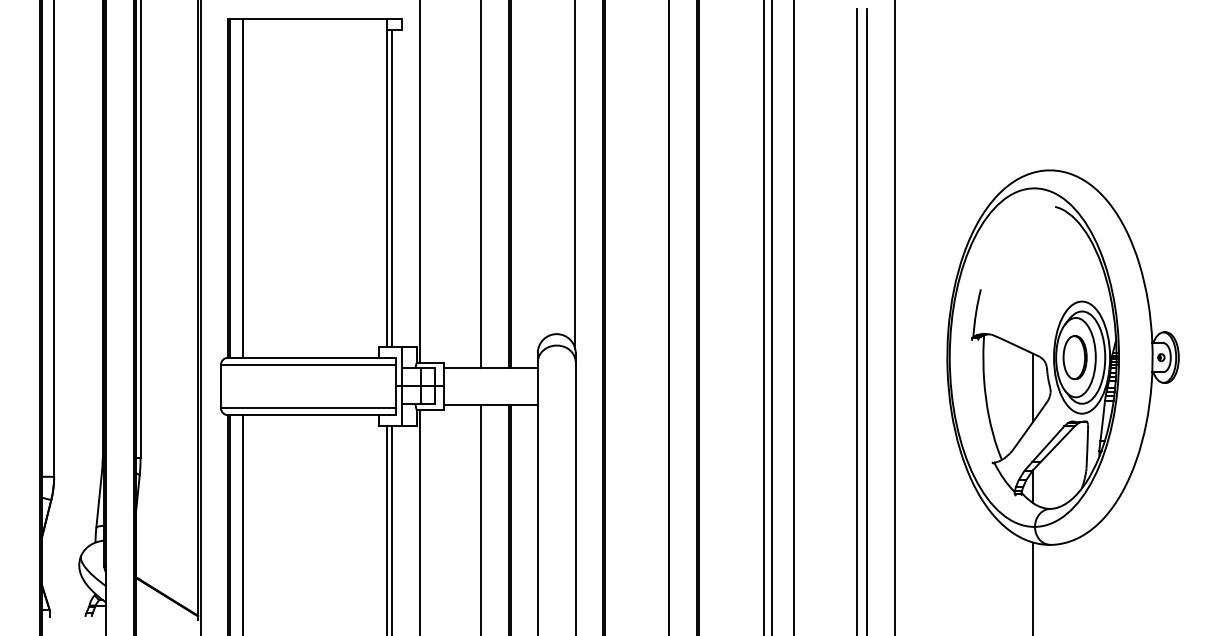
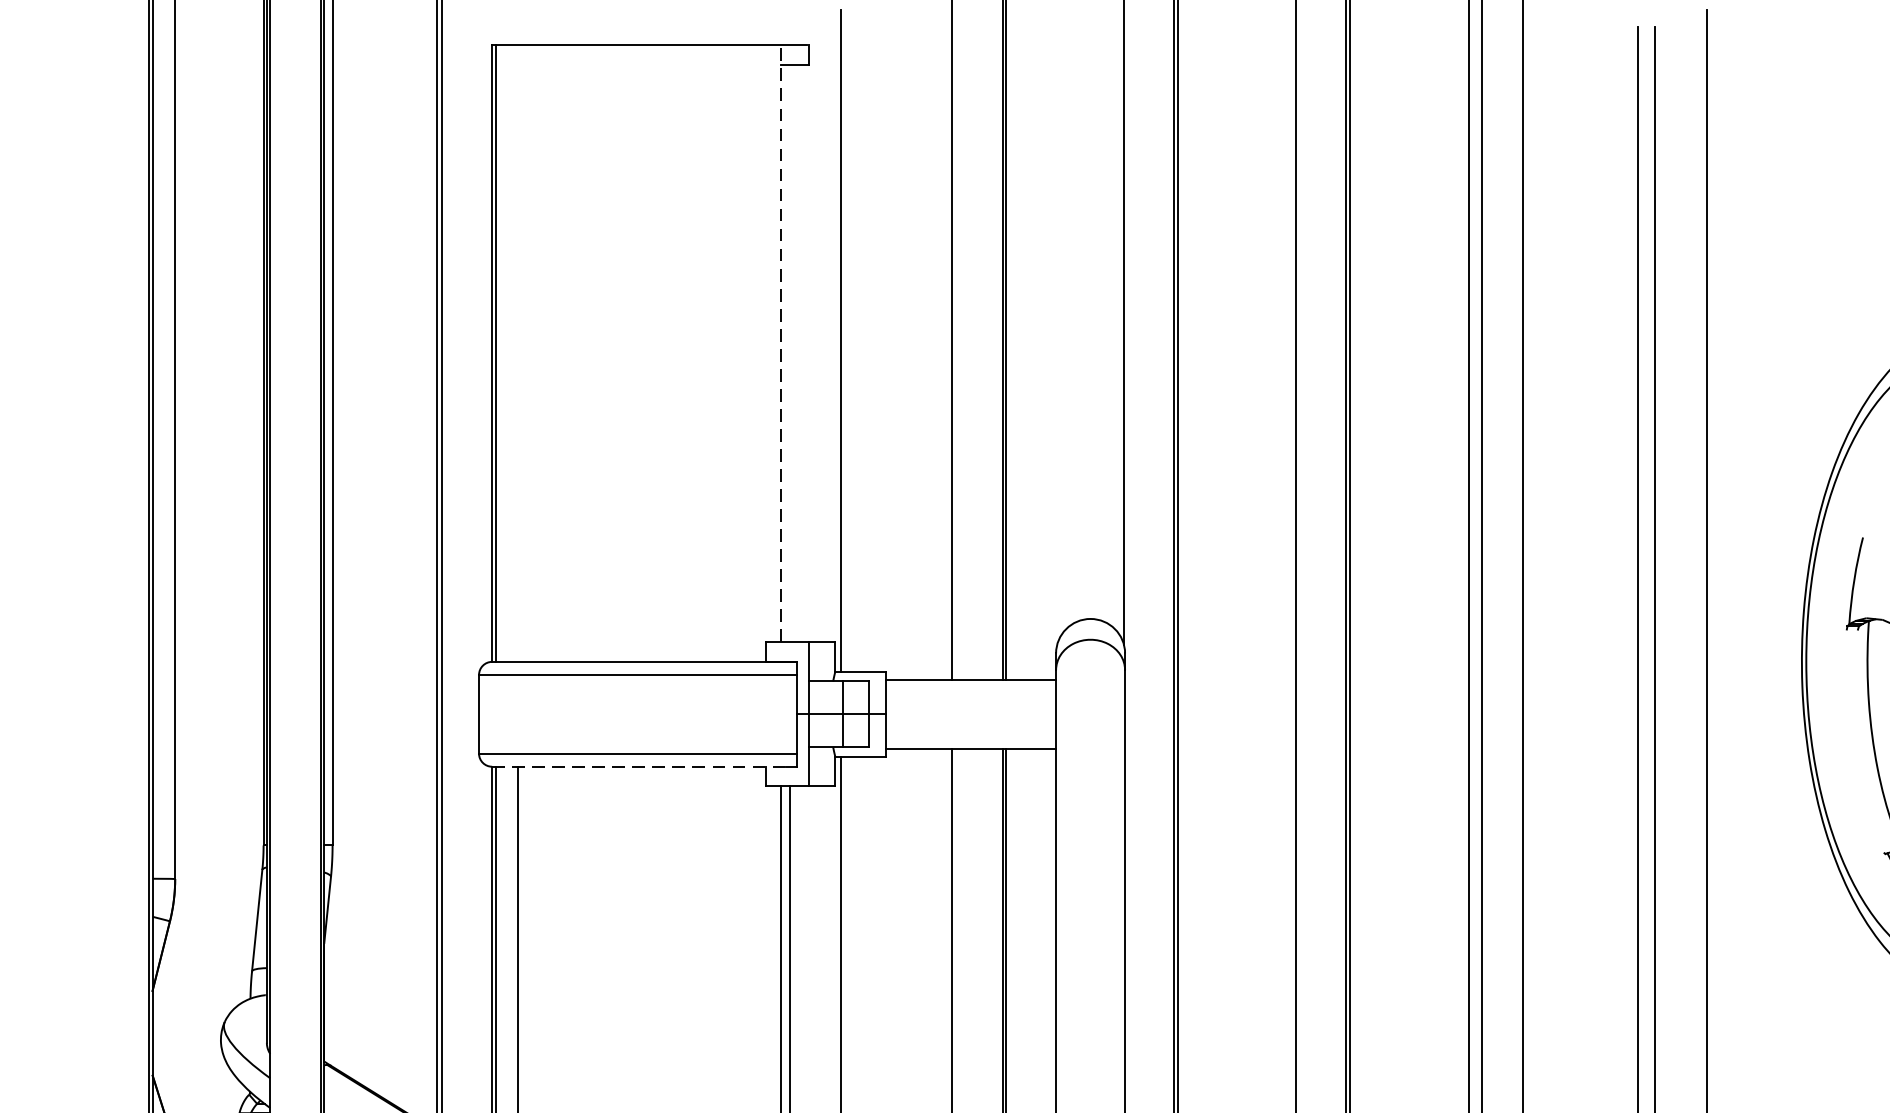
line: (386, 182) -> (780, 342), solid -> dashed
line: (391, 187) -> (789, 351), removed
line: (242, 188) -> (518, 353), removed
line: (308, 415) -> (638, 767), solid -> dashed

